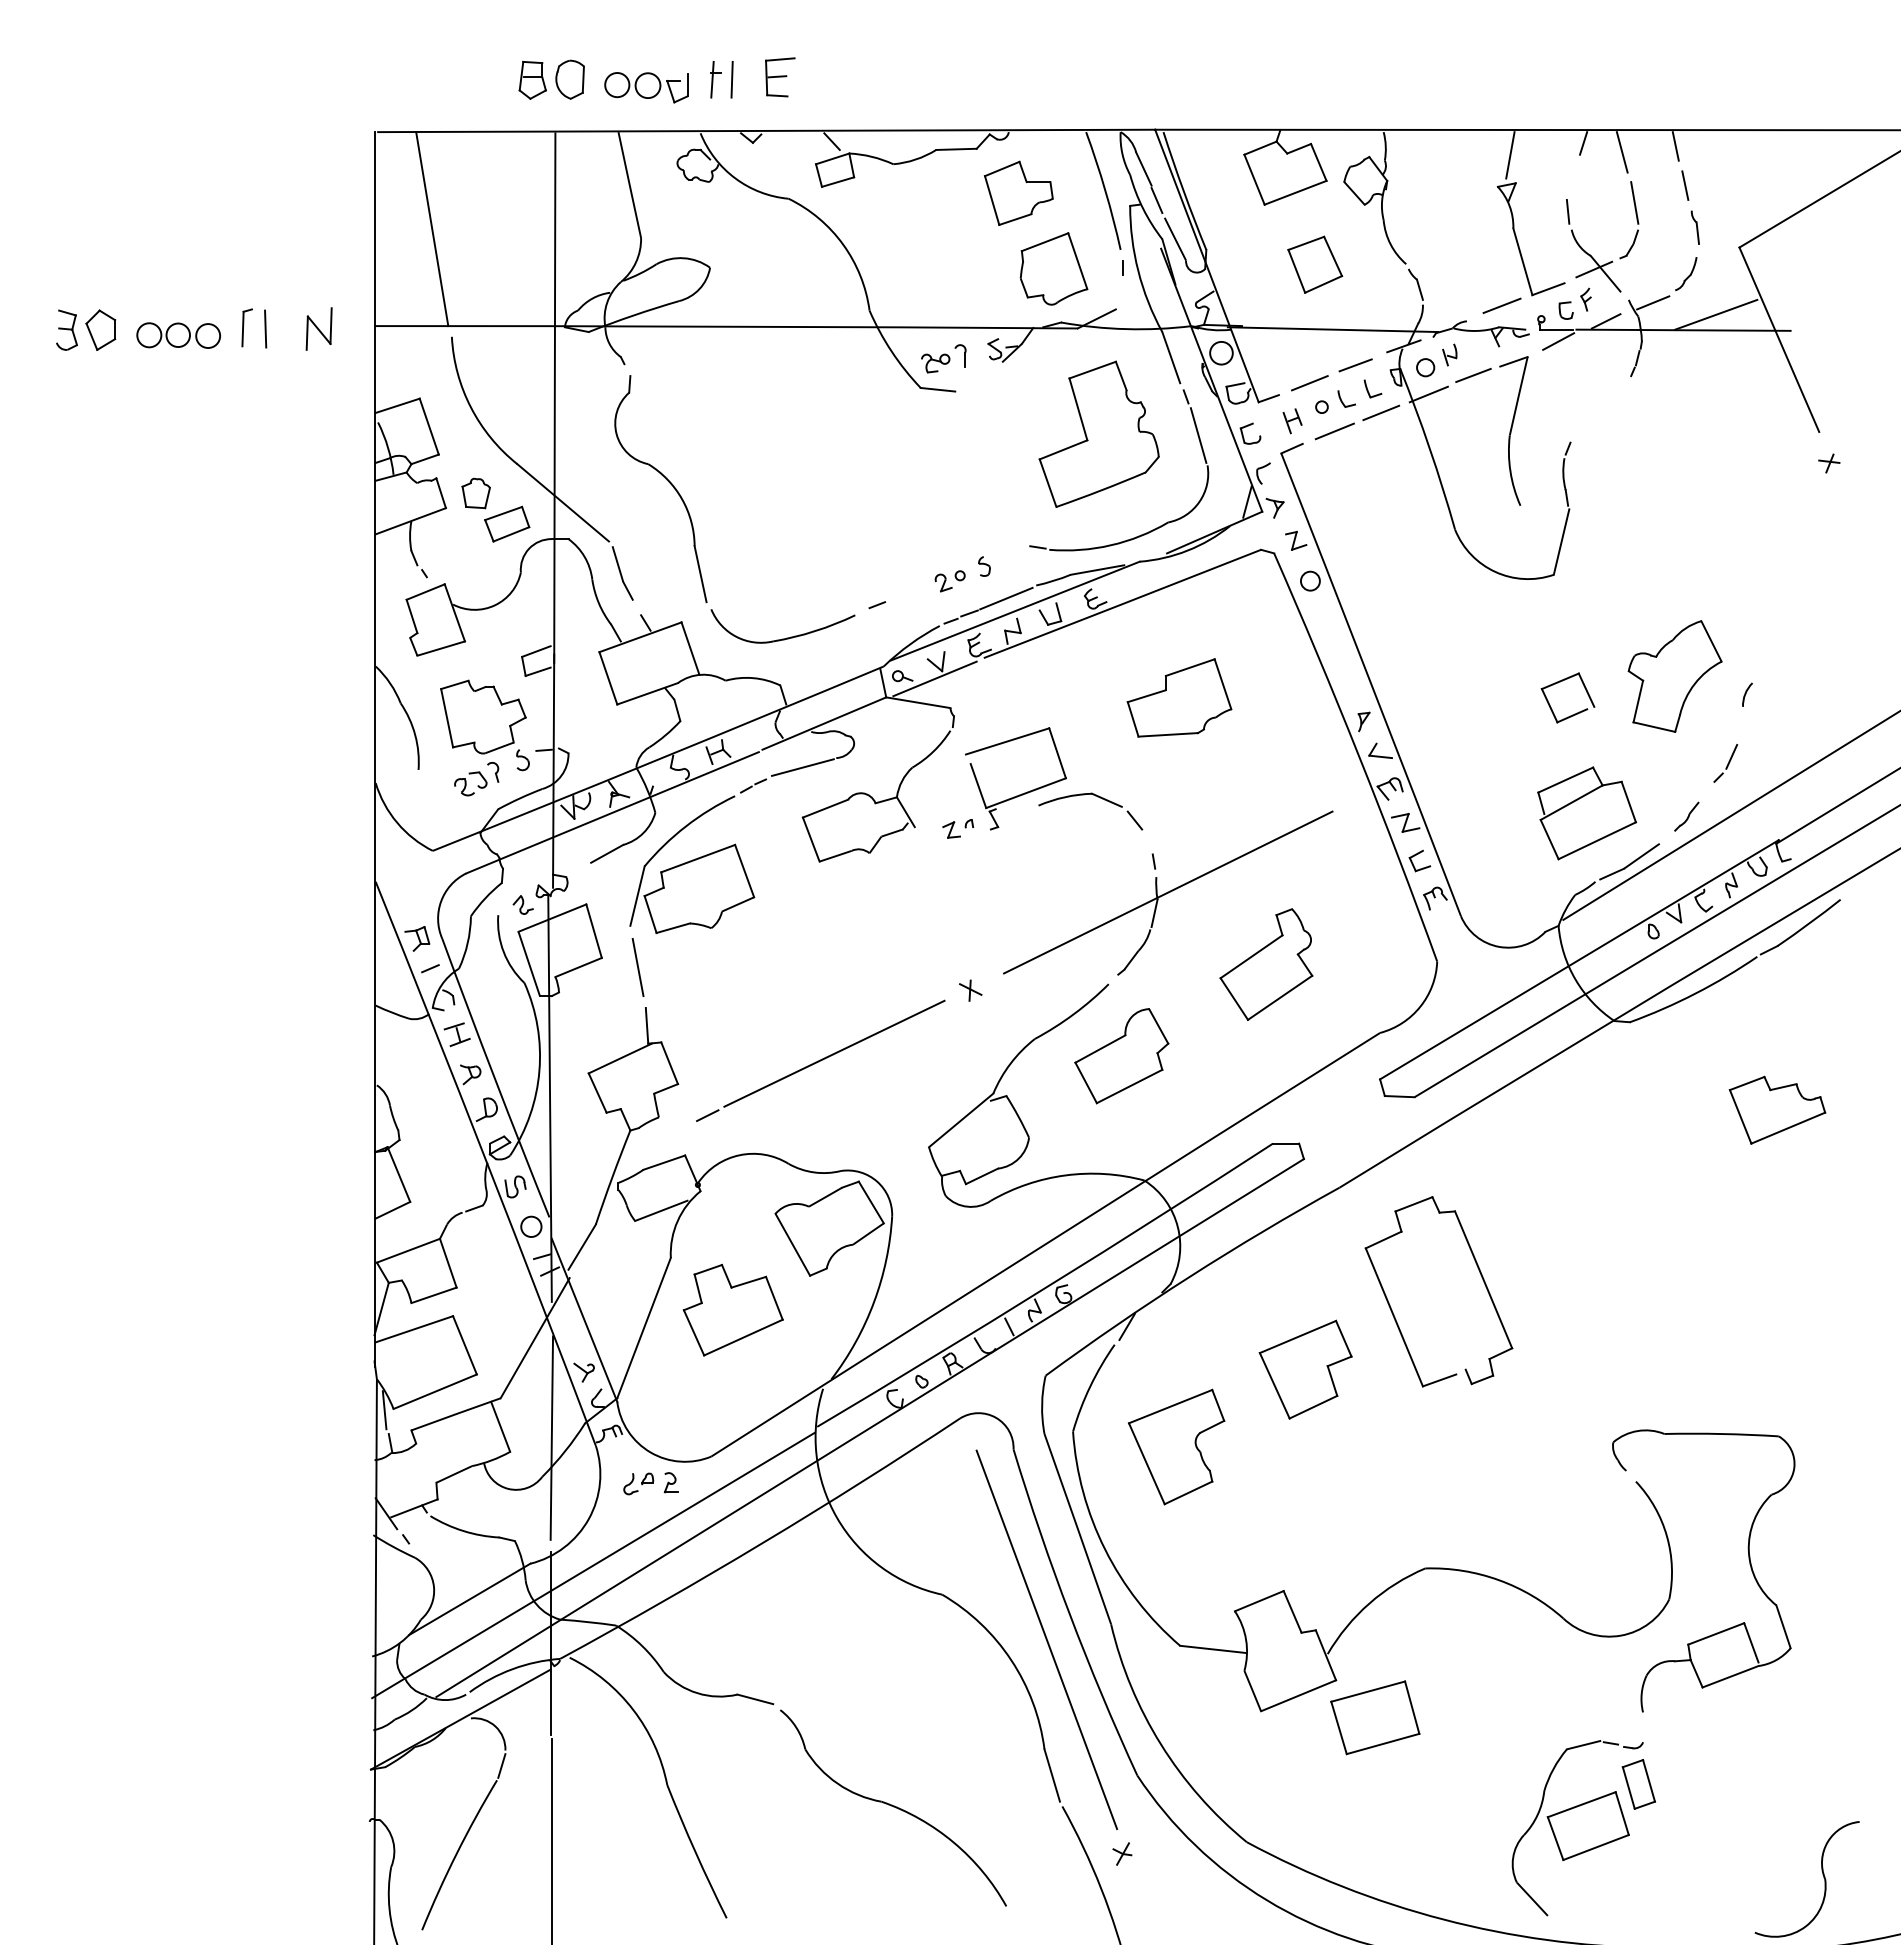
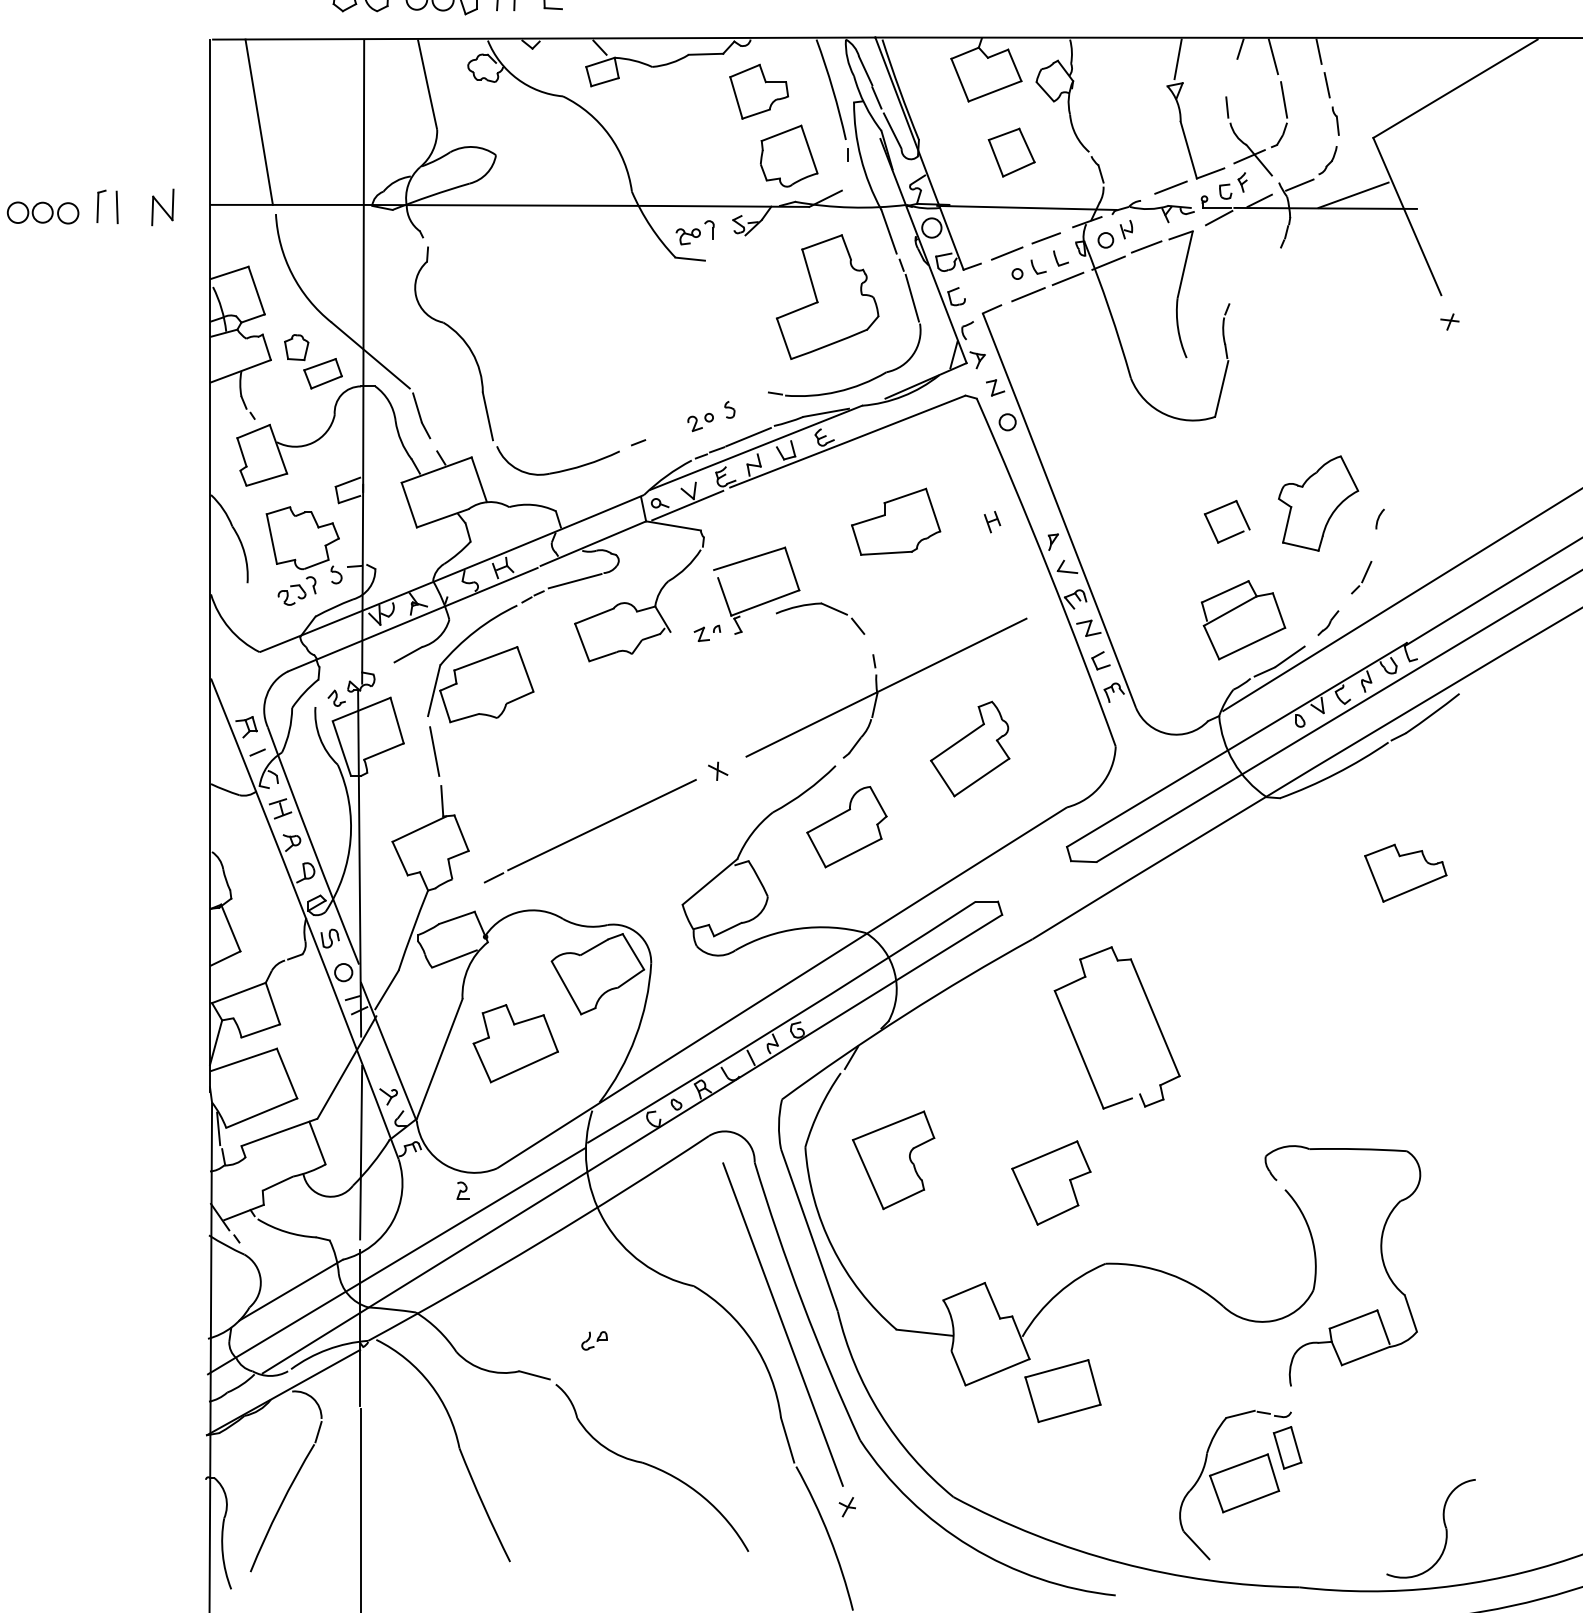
part: (1292, 421) -> (992, 522), moved
part: (1305, 1369) -> (1051, 1182), moved
part: (638, 1483) -> (594, 1340), moved

